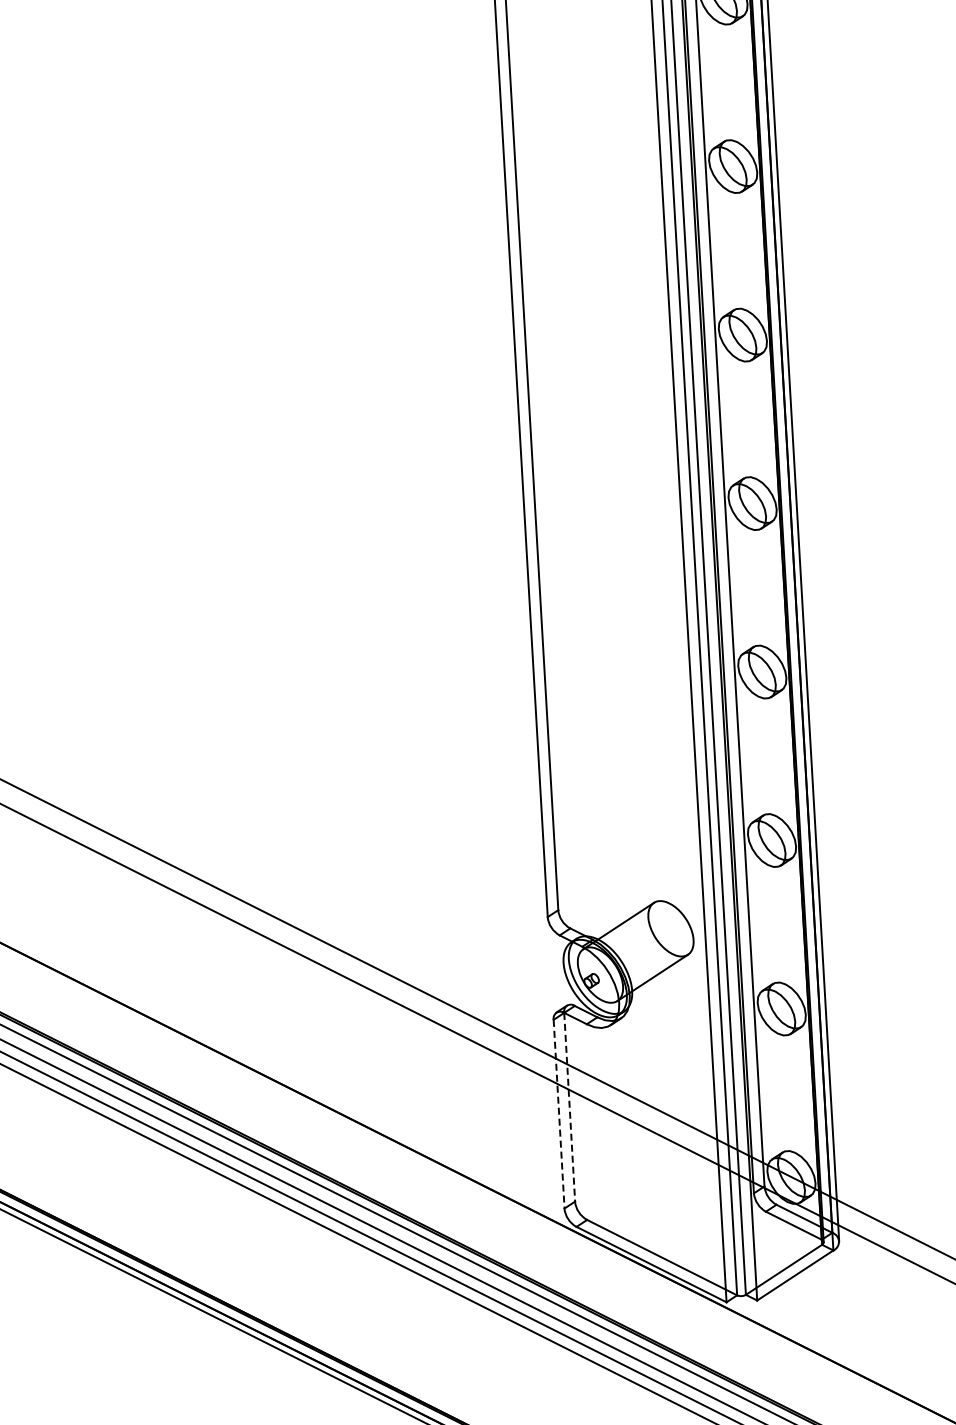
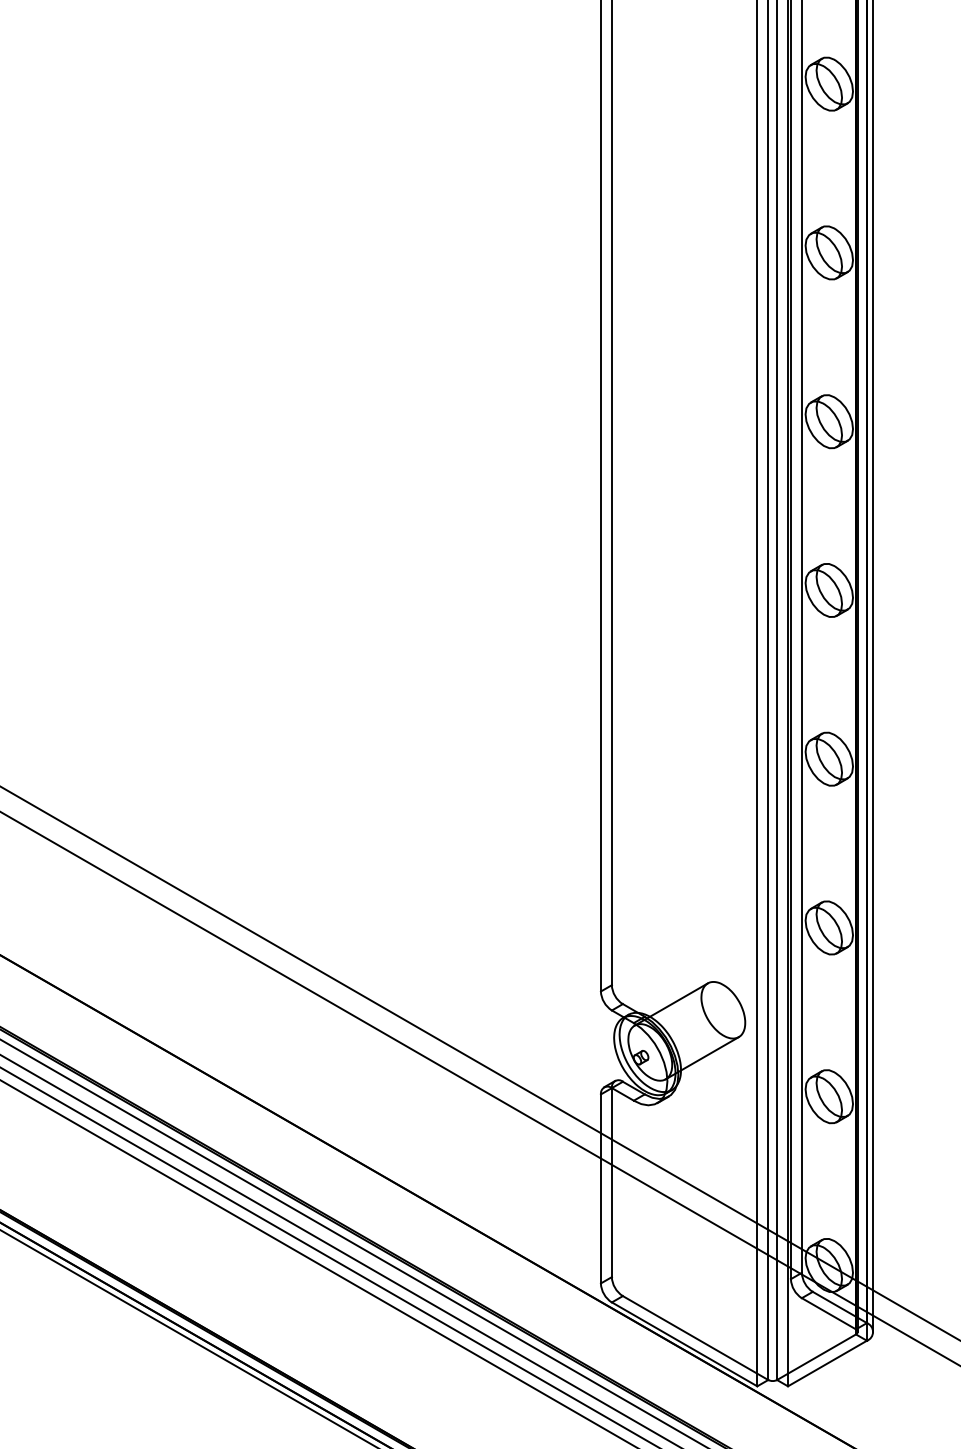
line: (569, 1107) -> (611, 1182), dashed -> solid
line: (558, 1113) -> (600, 1188), dashed -> solid

